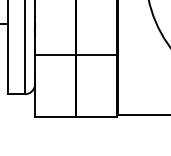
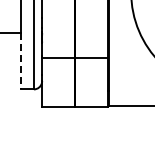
line: (8, 59) -> (20, 61), solid -> dashed

